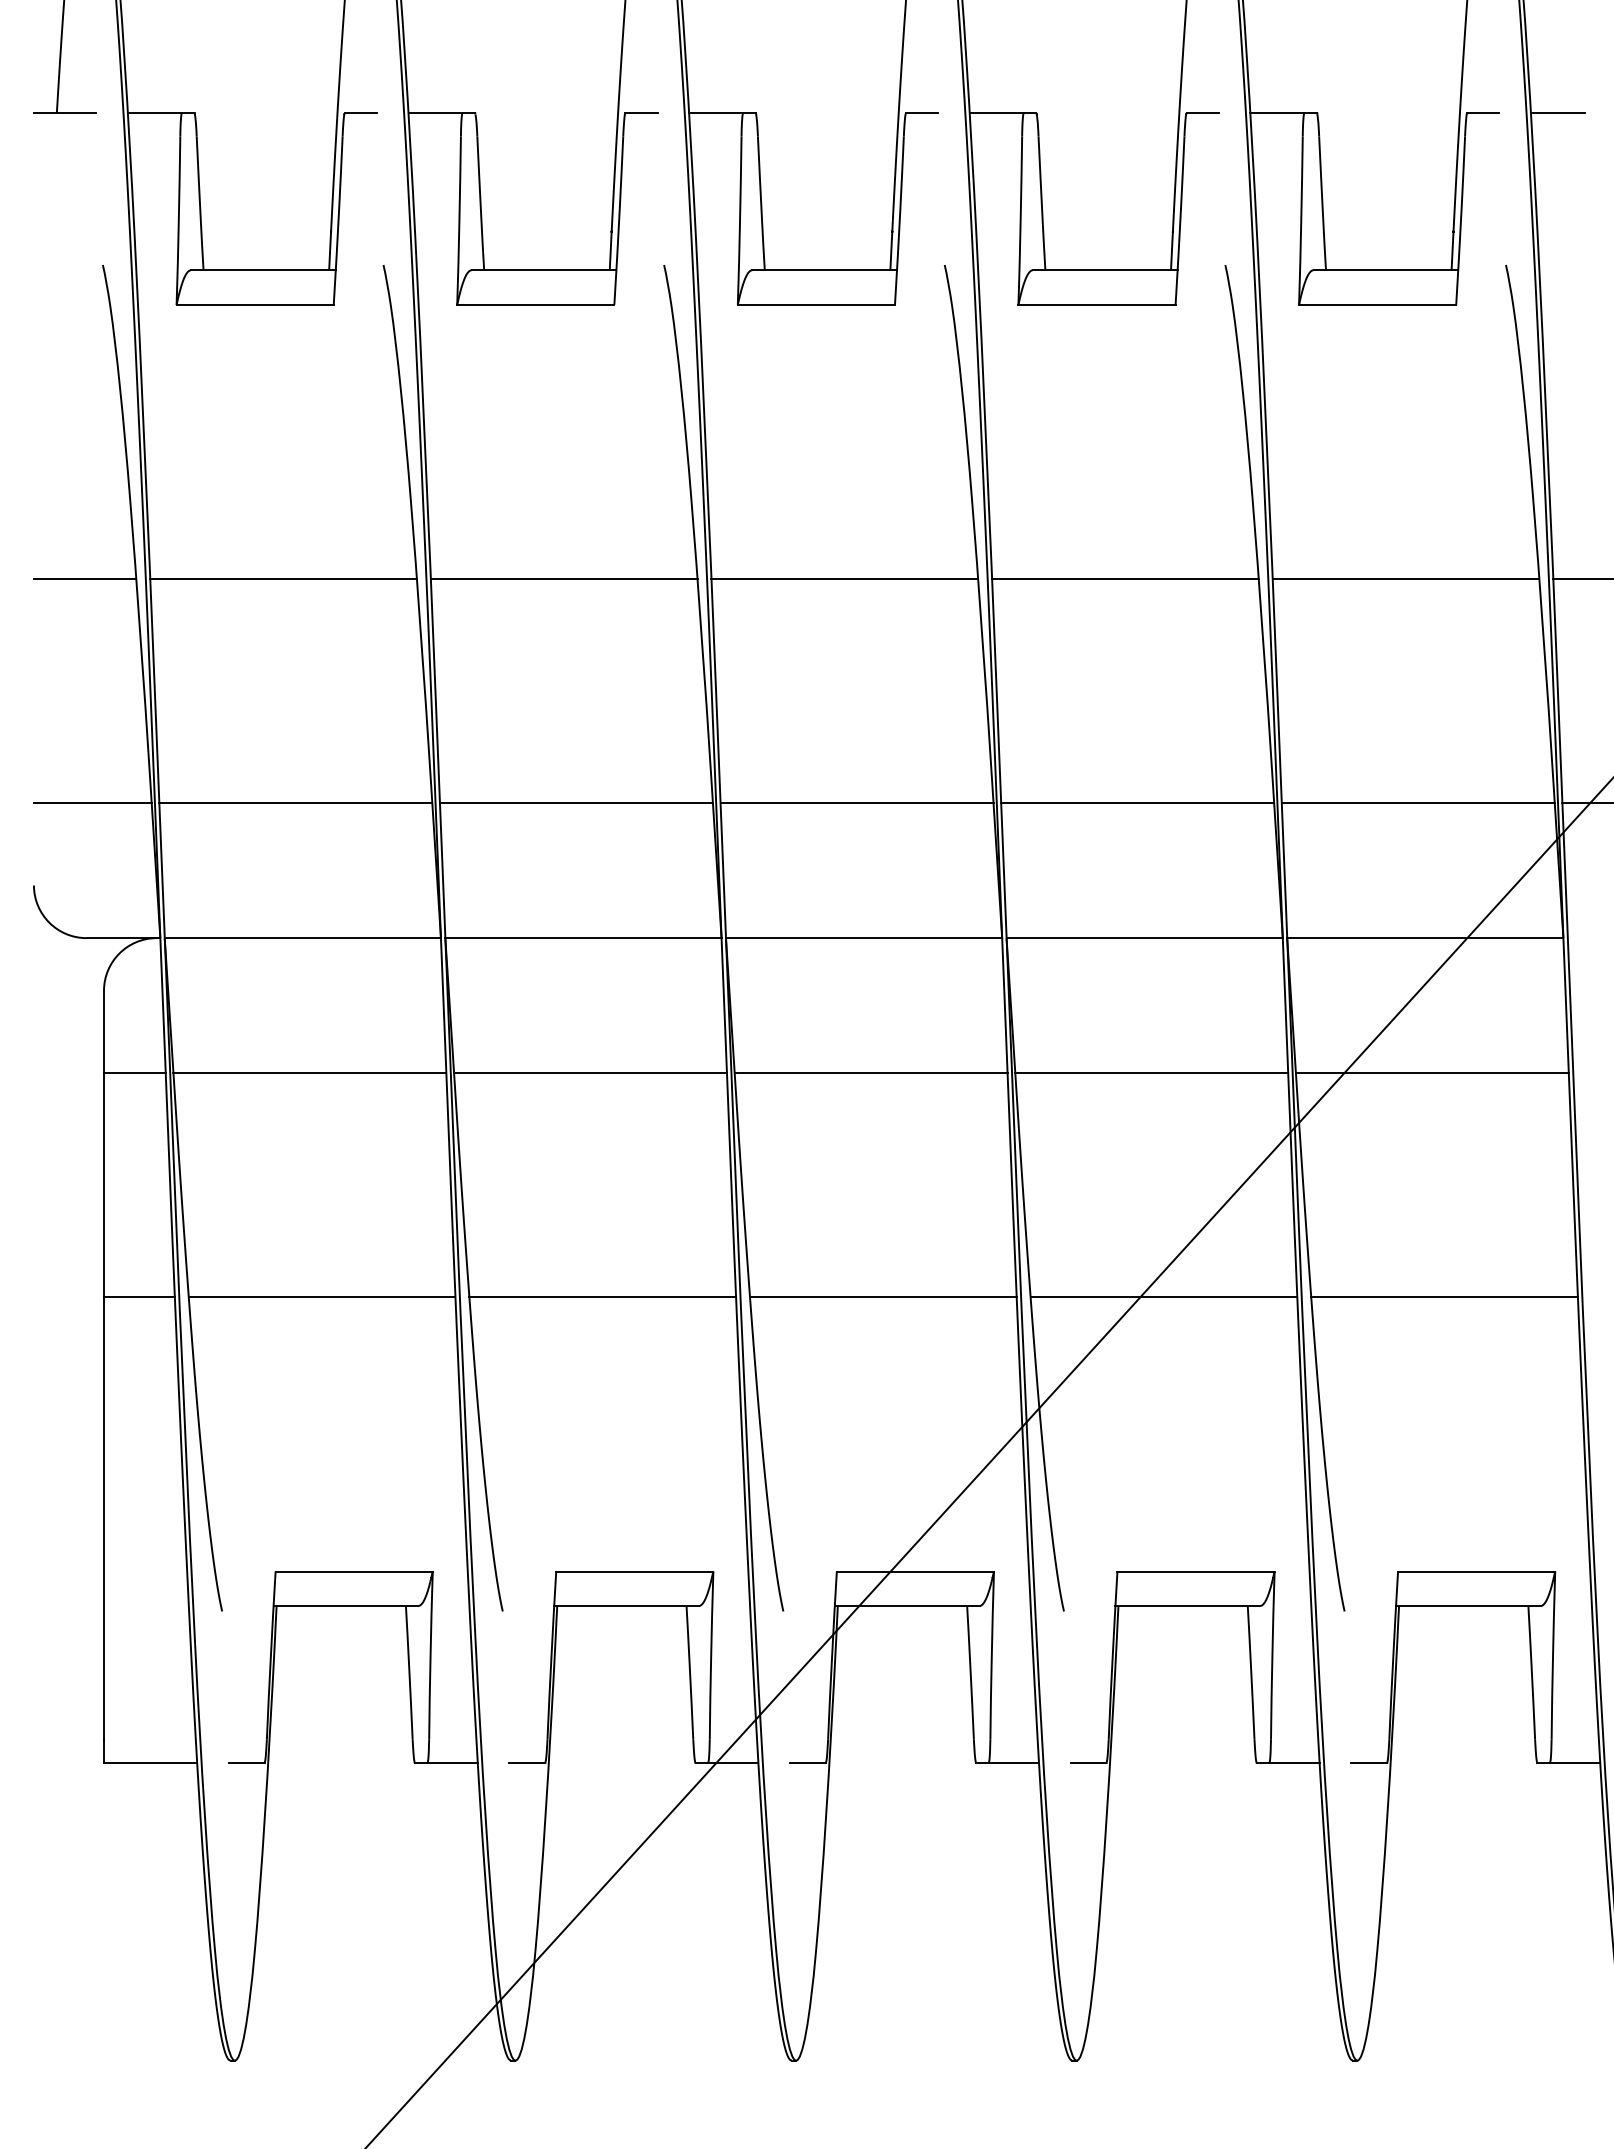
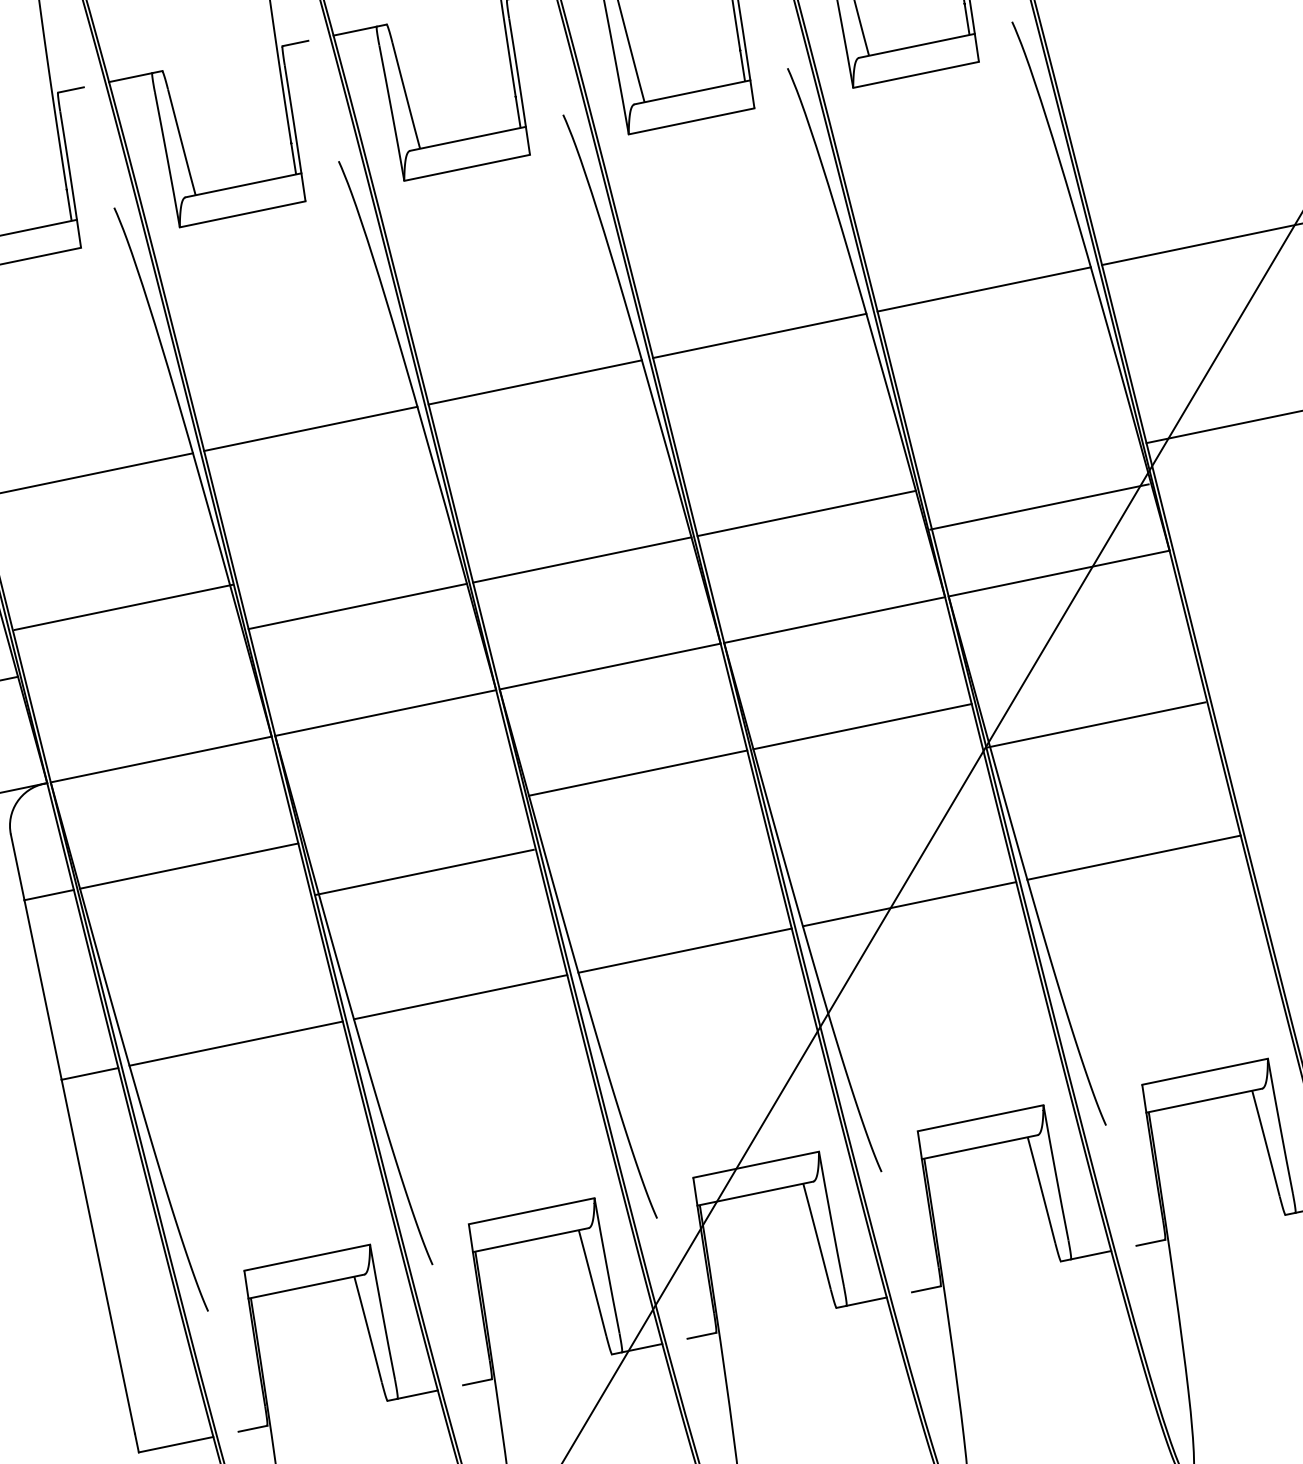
line: (295, 803) -> (123, 607), moved
line: (1417, 803) -> (1038, 507), moved
line: (589, 1072) -> (423, 872), moved
line: (1431, 1072) -> (1095, 724), moved

